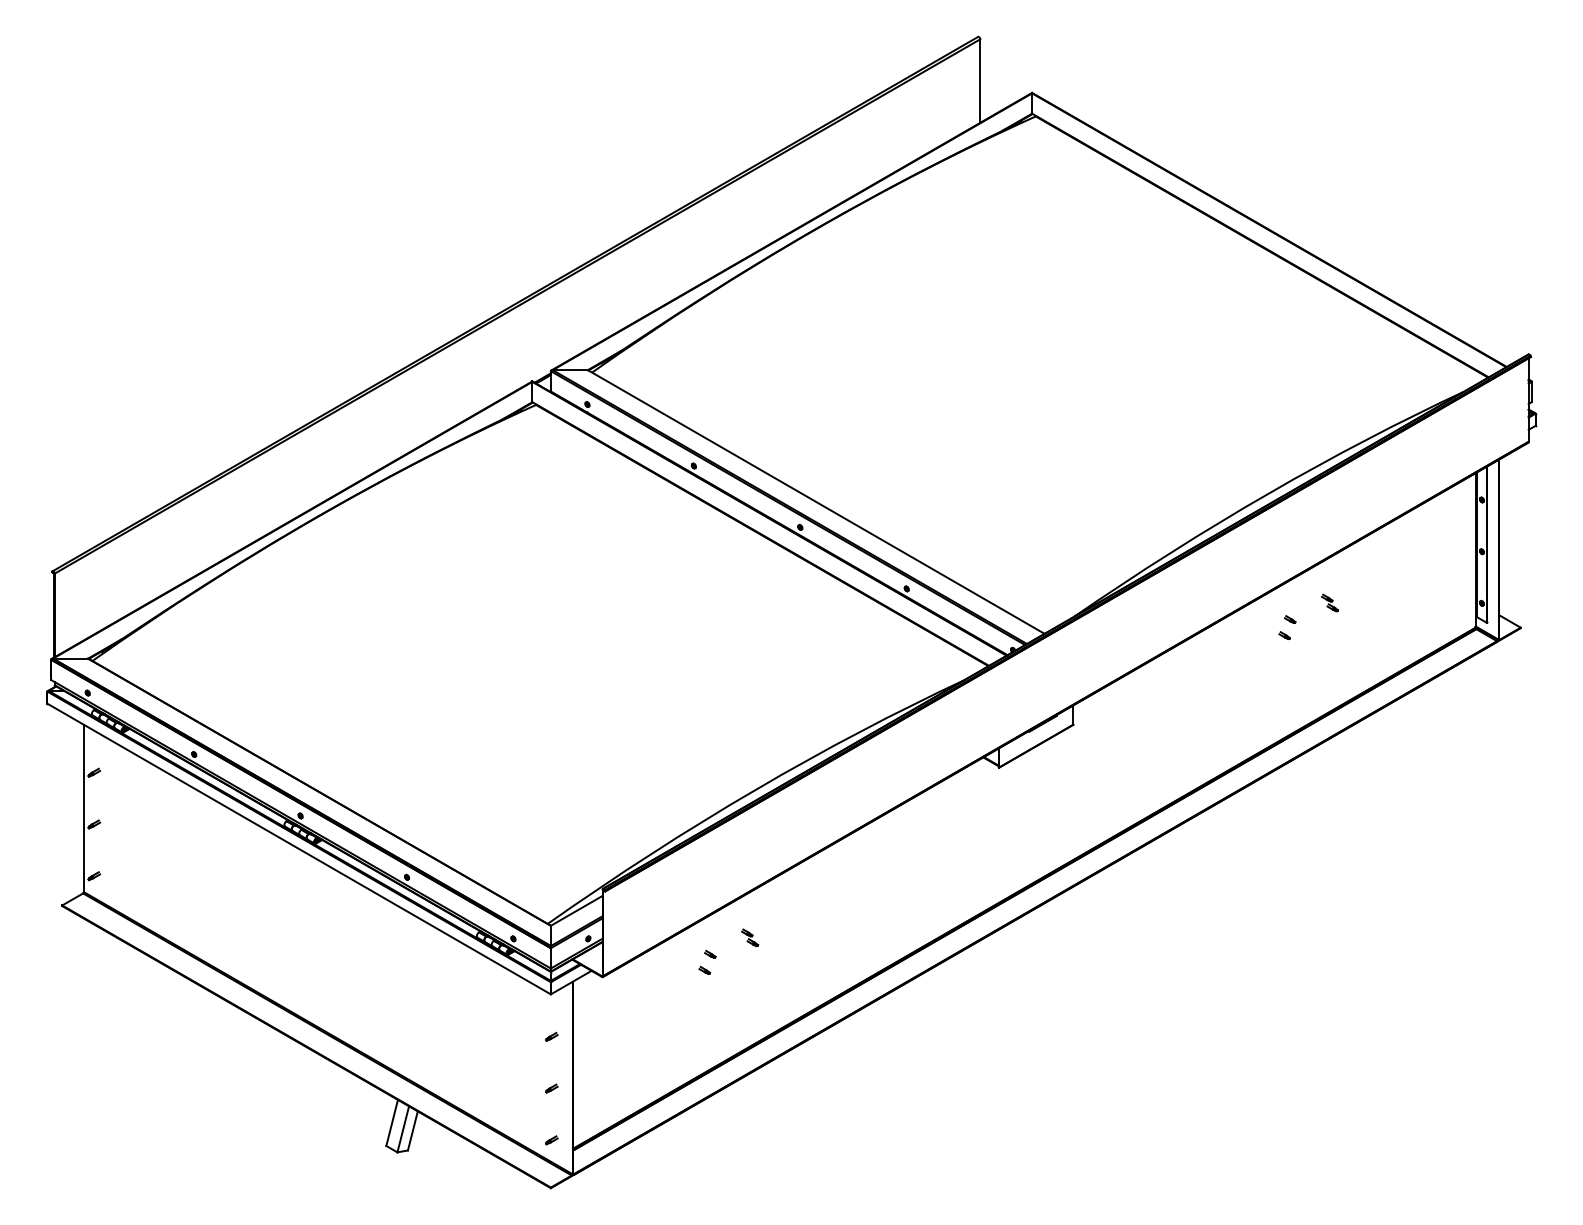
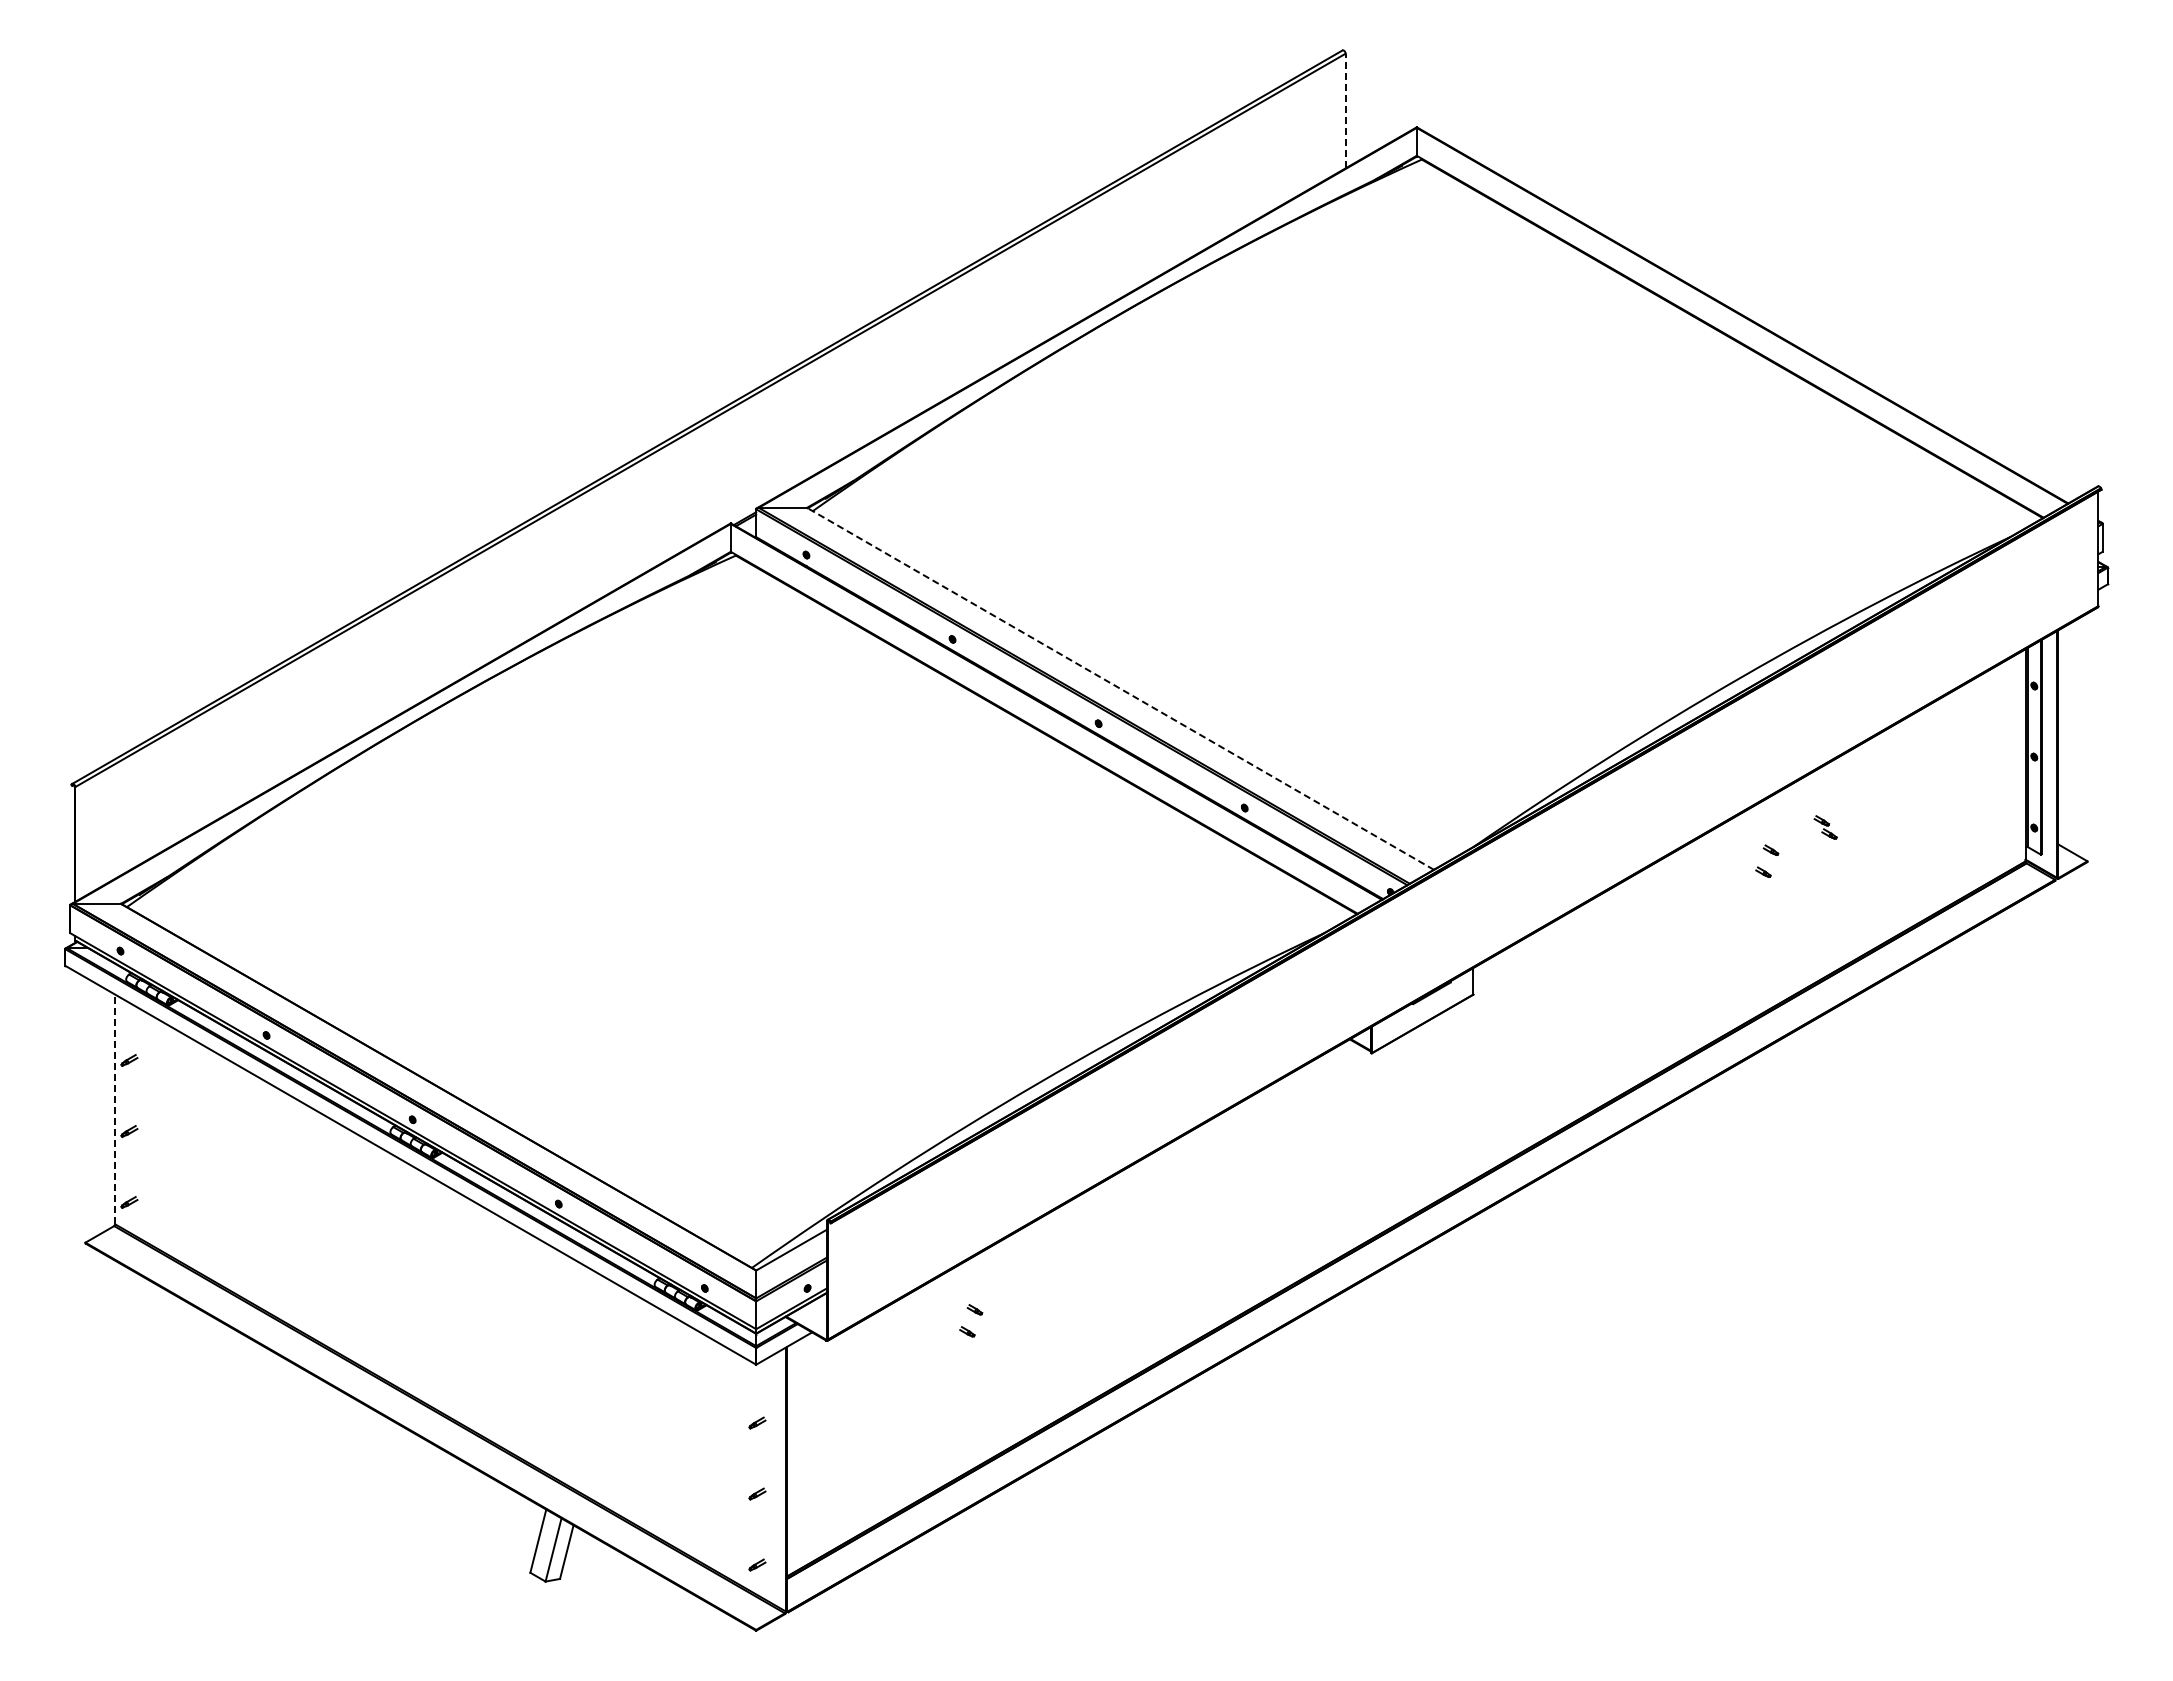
line: (980, 80) -> (1345, 110), solid -> dashed
line: (816, 501) -> (1120, 688), solid -> dashed
line: (84, 808) -> (115, 1109), solid -> dashed
part: (749, 937) -> (1029, 1286), removed

